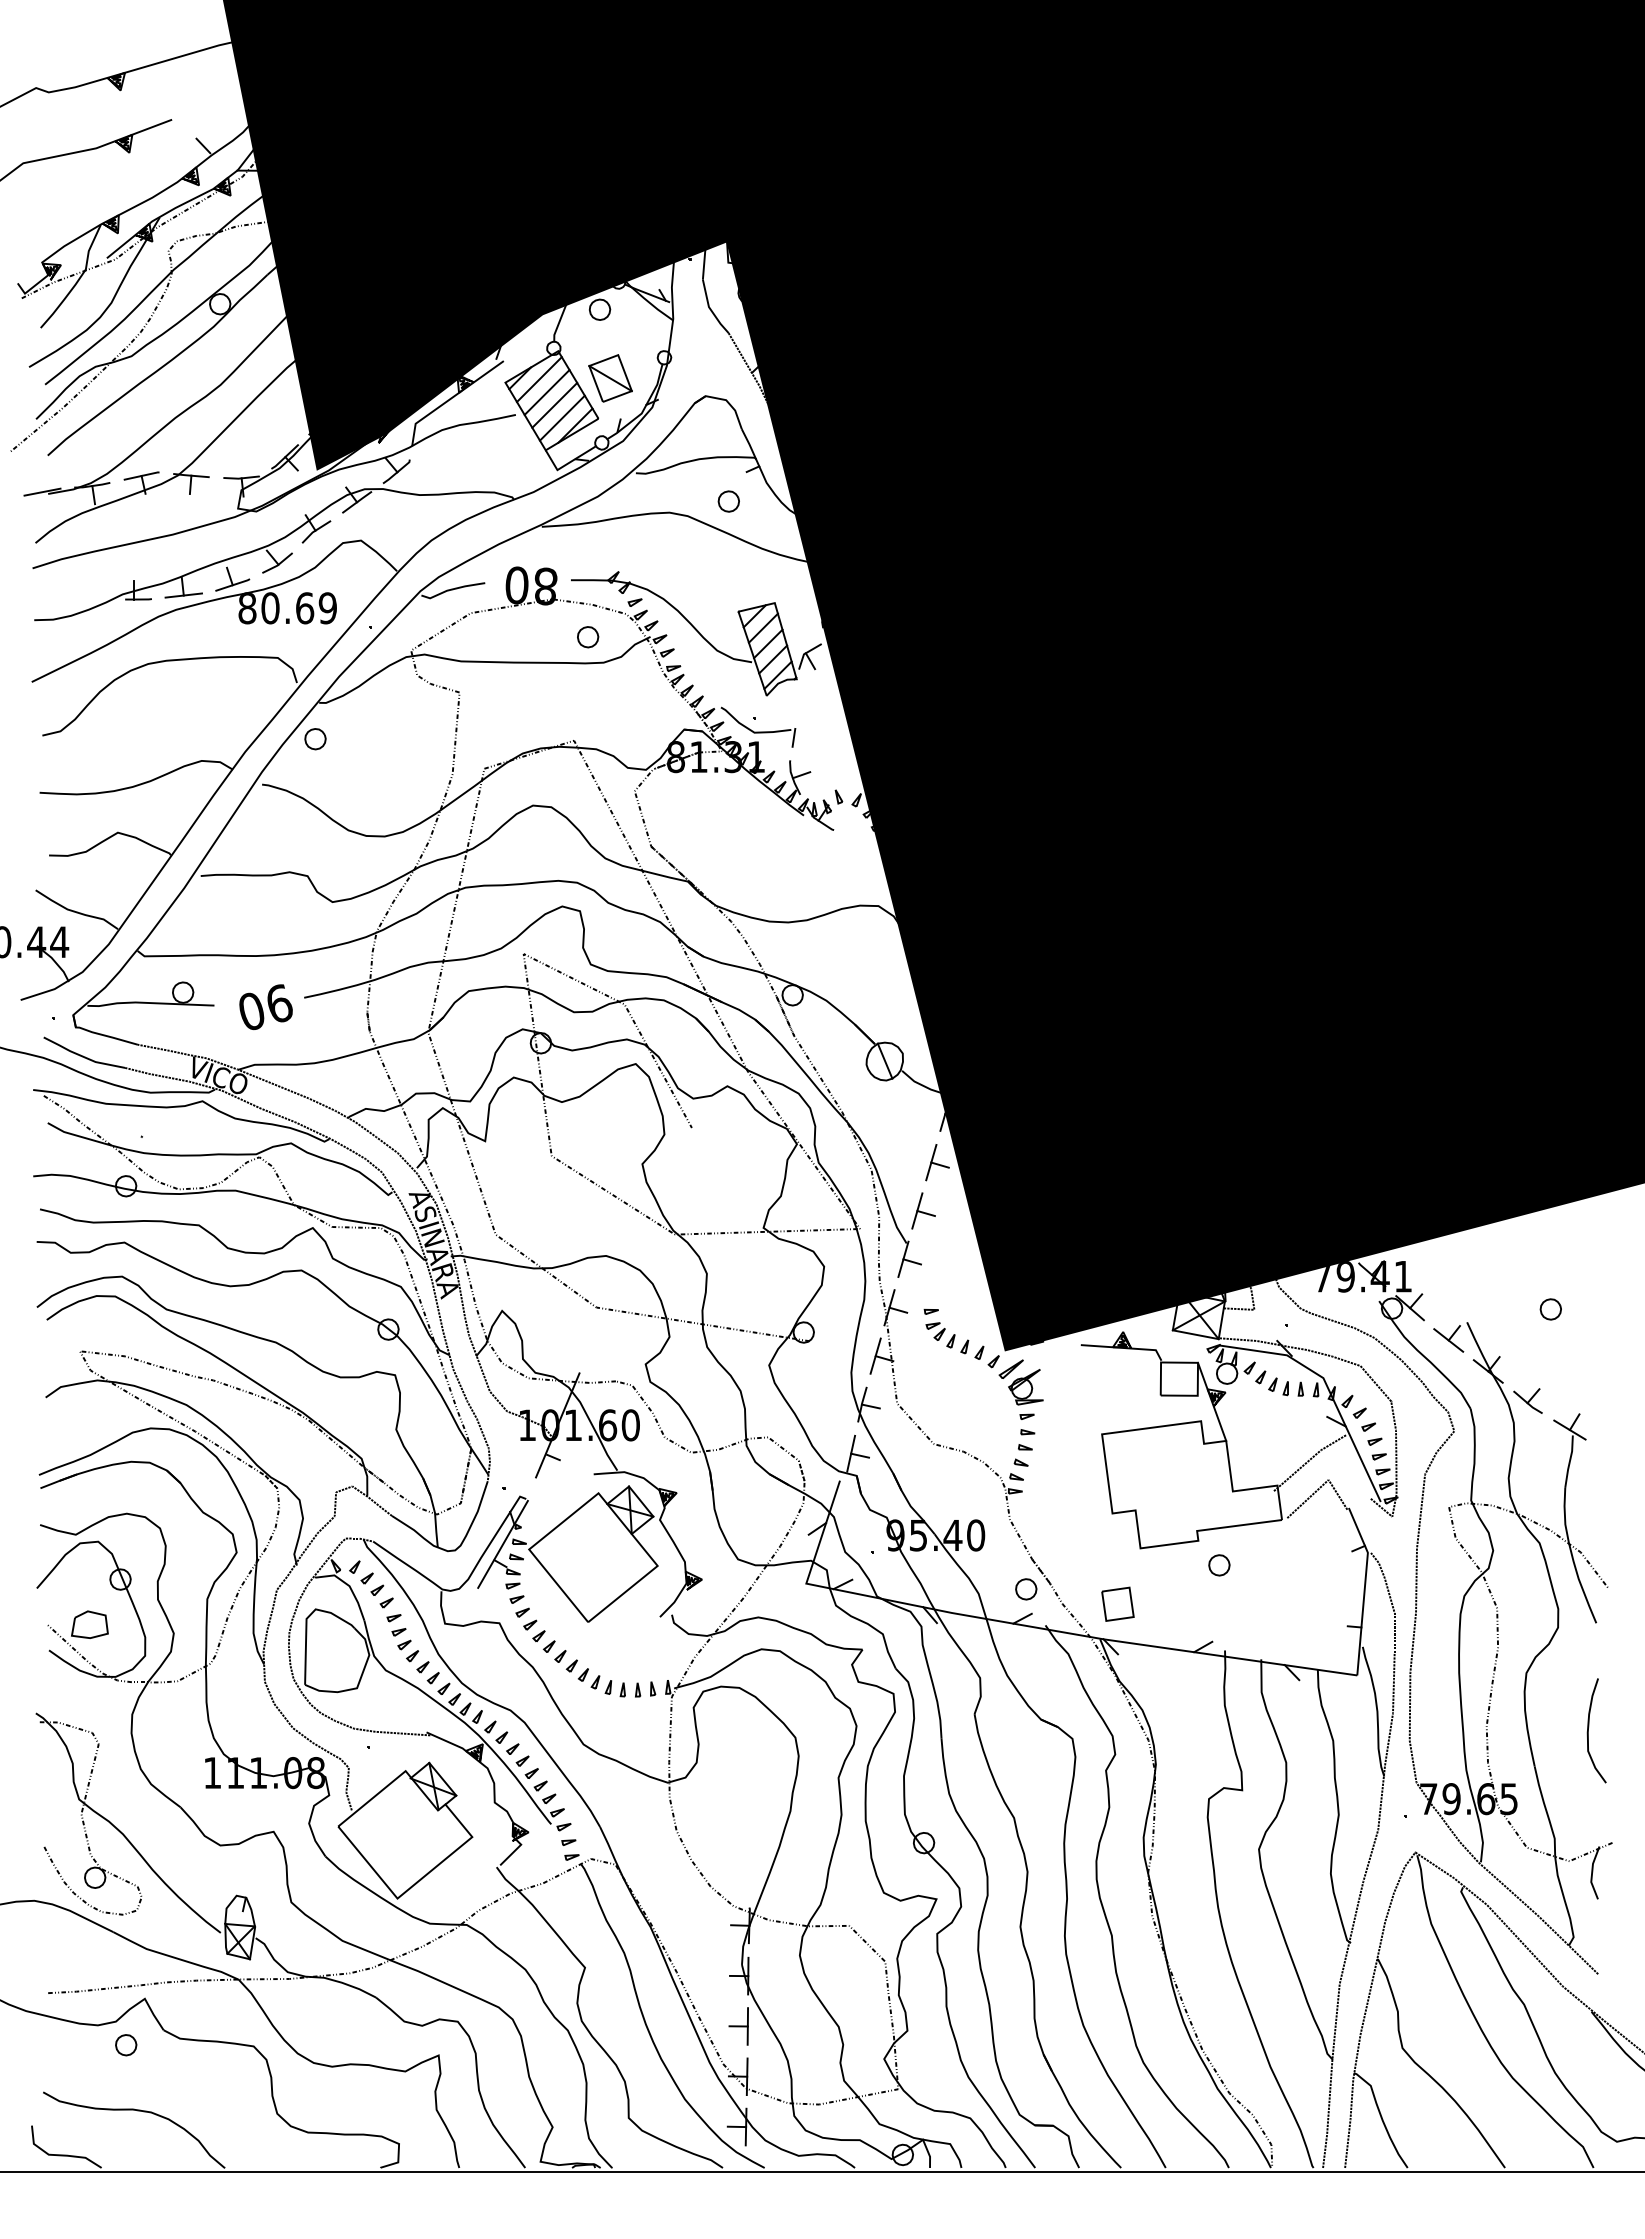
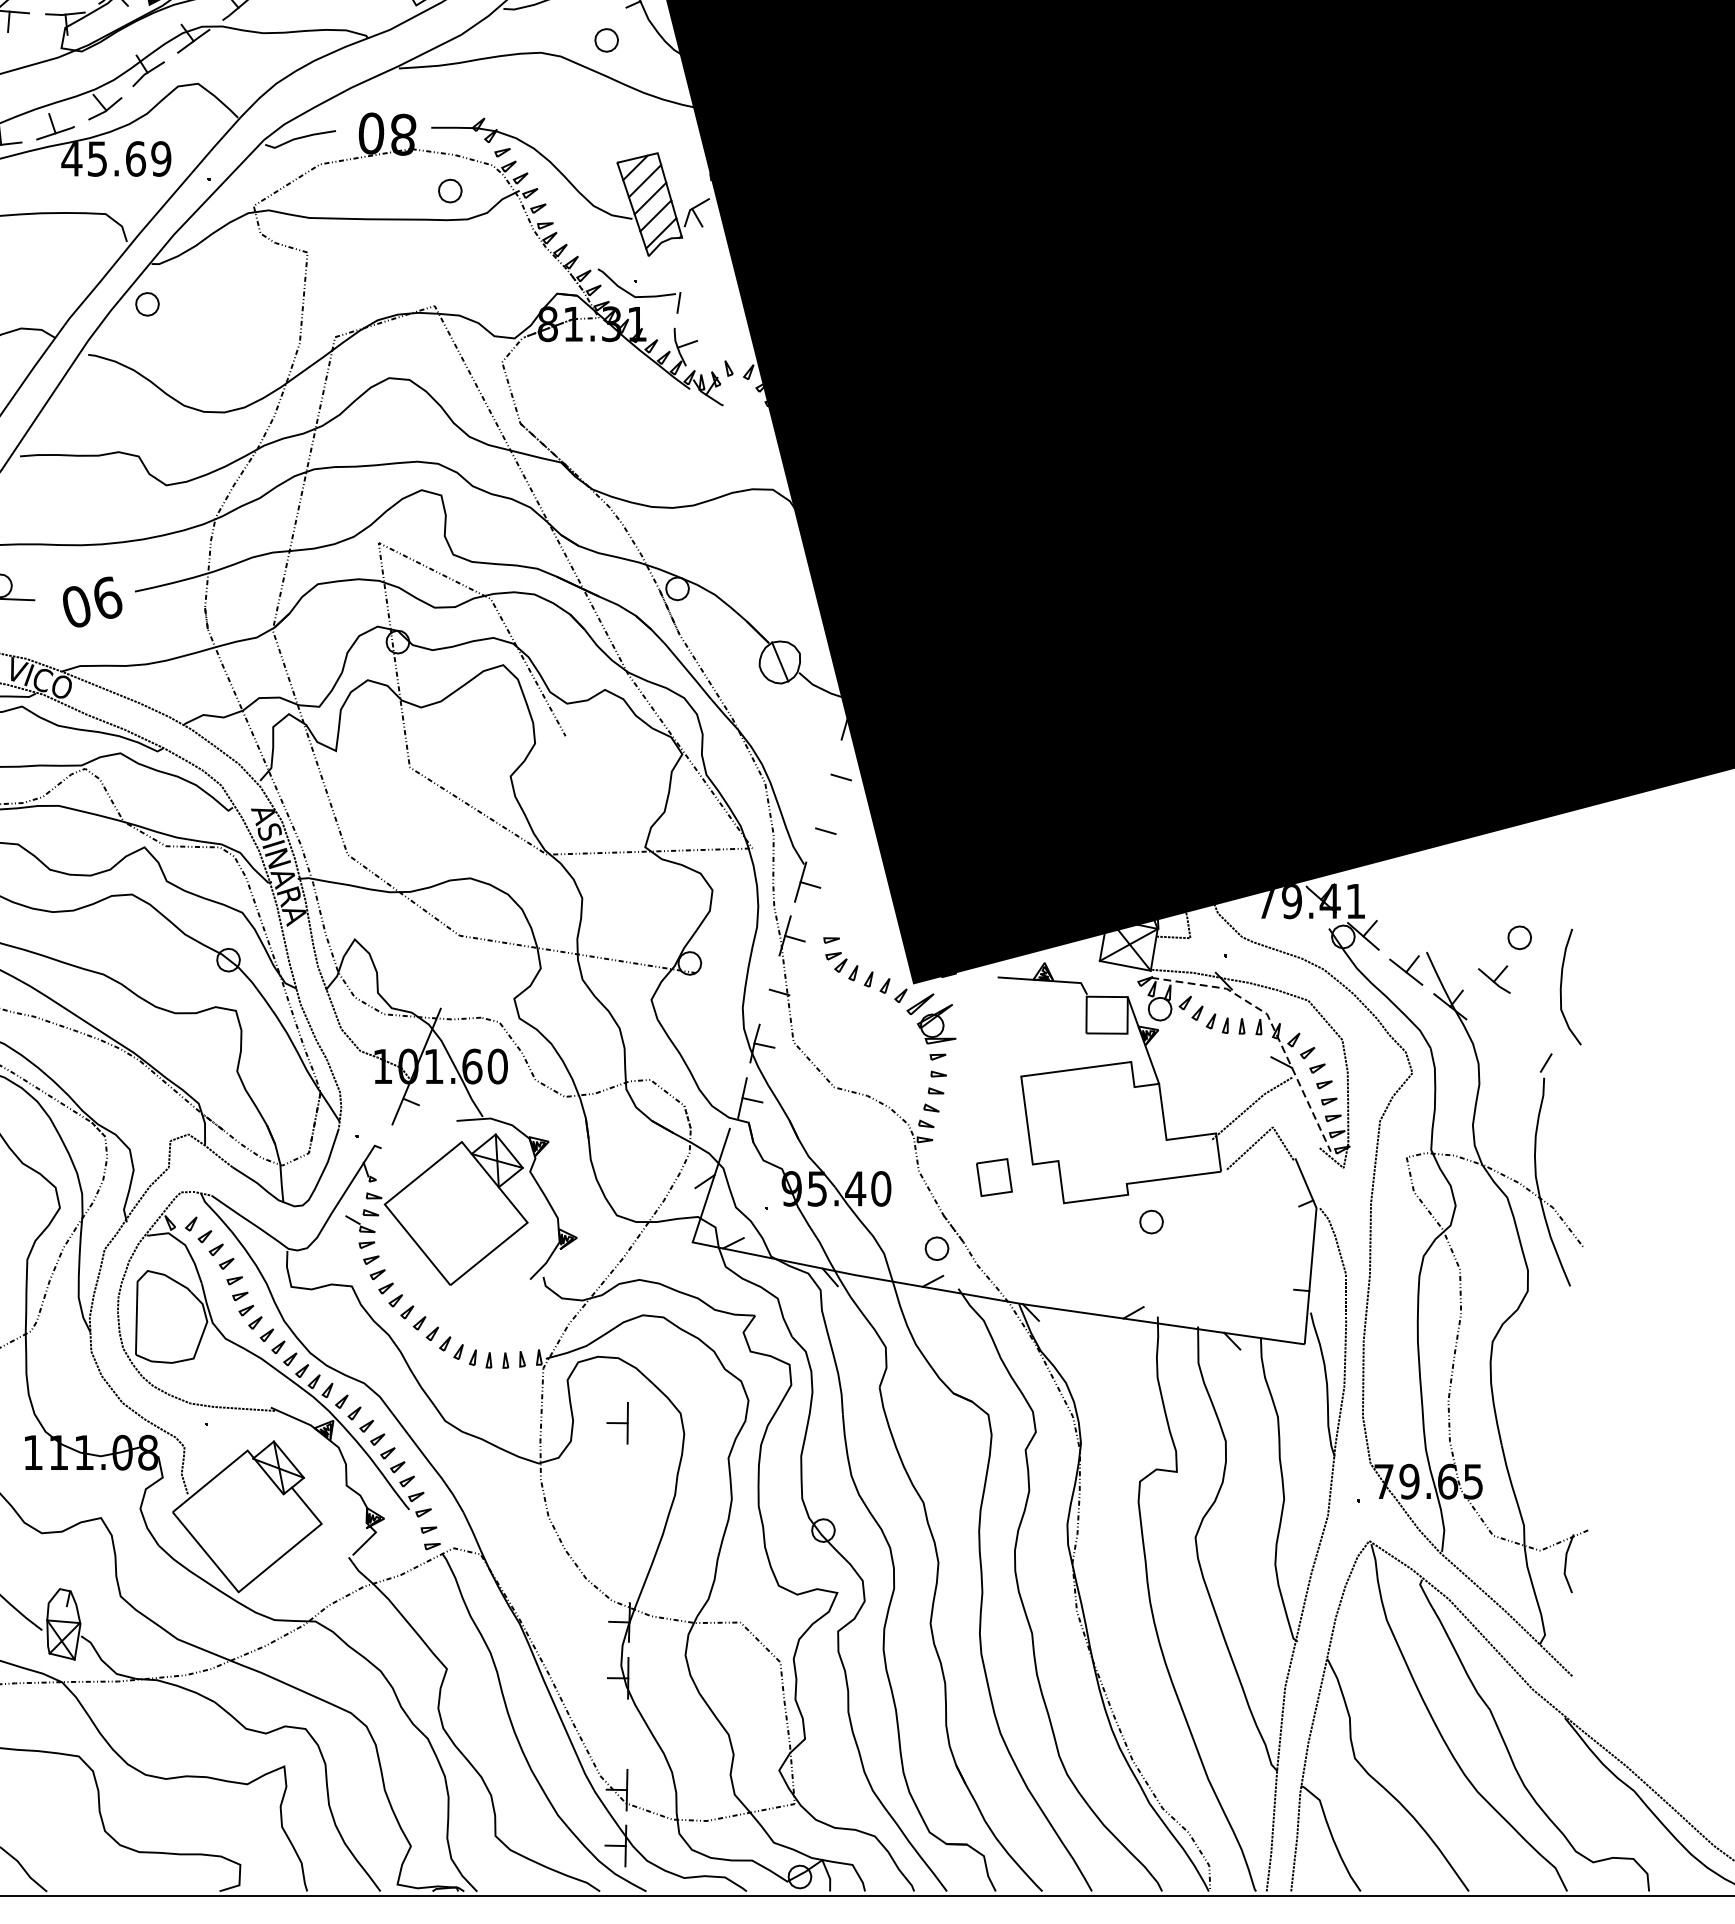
text: (258, 608) -> (84, 159), 80.69 -> 45.69
line: (931, 1162) -> (831, 774), removed
line: (917, 1210) -> (816, 827), removed
line: (875, 1355) -> (769, 988), removed
line: (1328, 1388) -> (1272, 1025), solid -> dashed
part: (1527, 1400) -> (1493, 978), moved
line: (1569, 1429) -> (1540, 1071), removed
line: (502, 1543) -> (355, 1197), removed
part: (1117, 1603) -> (993, 1176), moved
curve: (1589, 1727) -> (1562, 983), moved
part: (738, 2026) -> (617, 1423), moved

